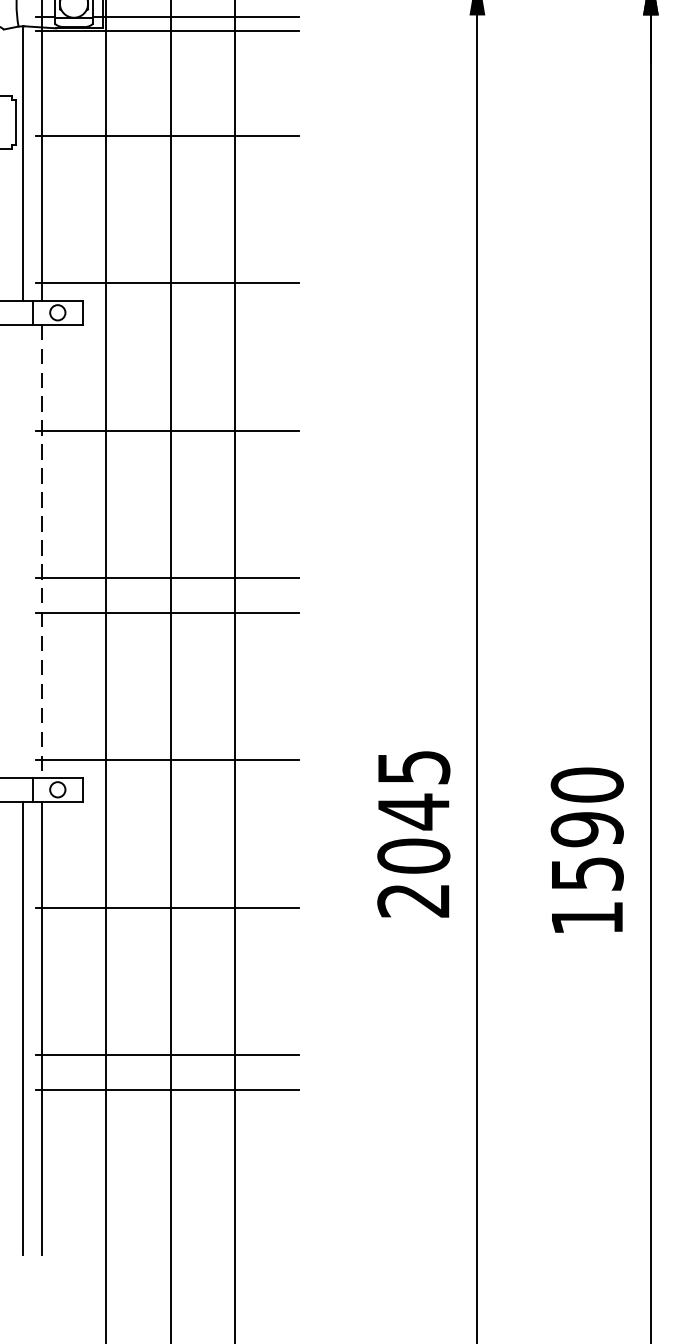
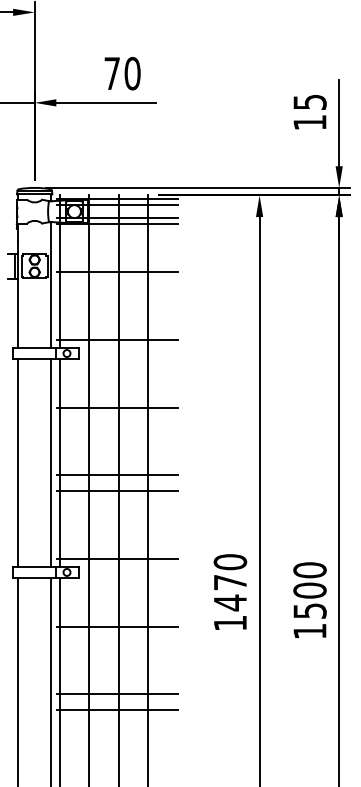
line: (23, 550) -> (51, 462), added
line: (41, 552) -> (59, 463), dashed -> solid
text: (586, 829) -> (309, 590), 1590 -> 1500
text: (414, 833) -> (230, 592), 2045 -> 1470

